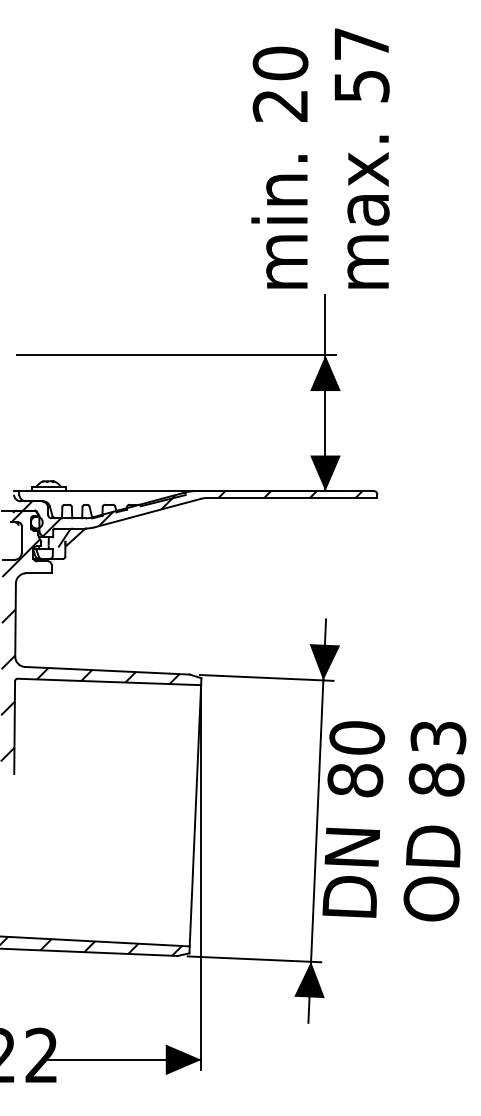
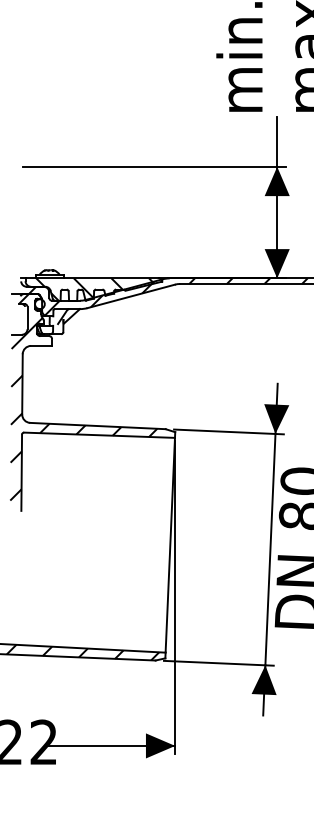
hatch: (103, 504) -> (94, 289), added

